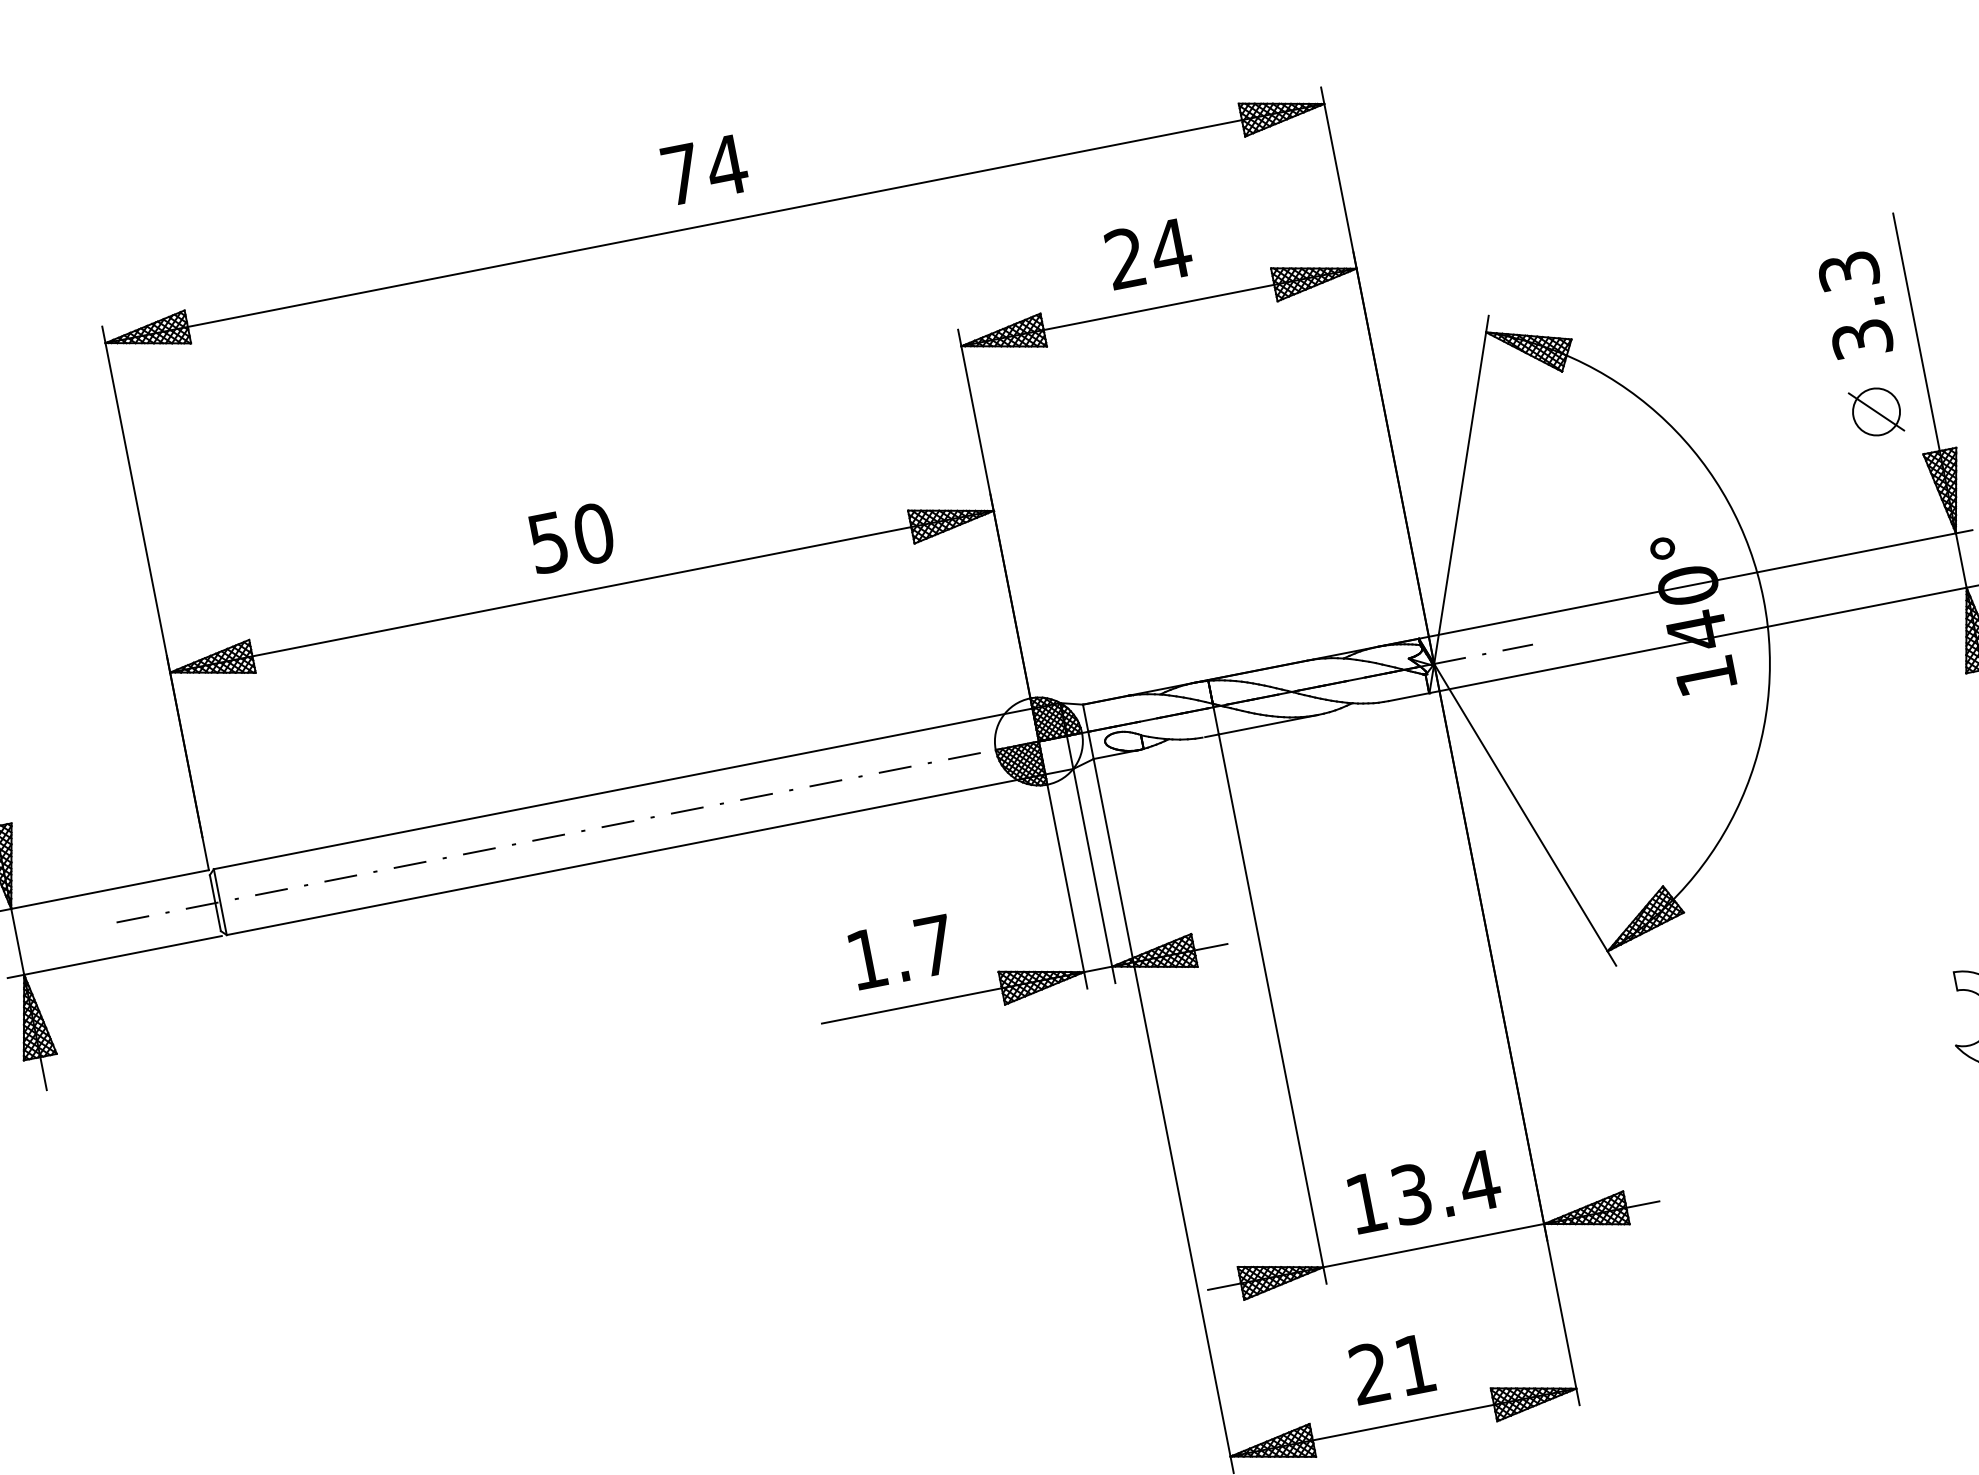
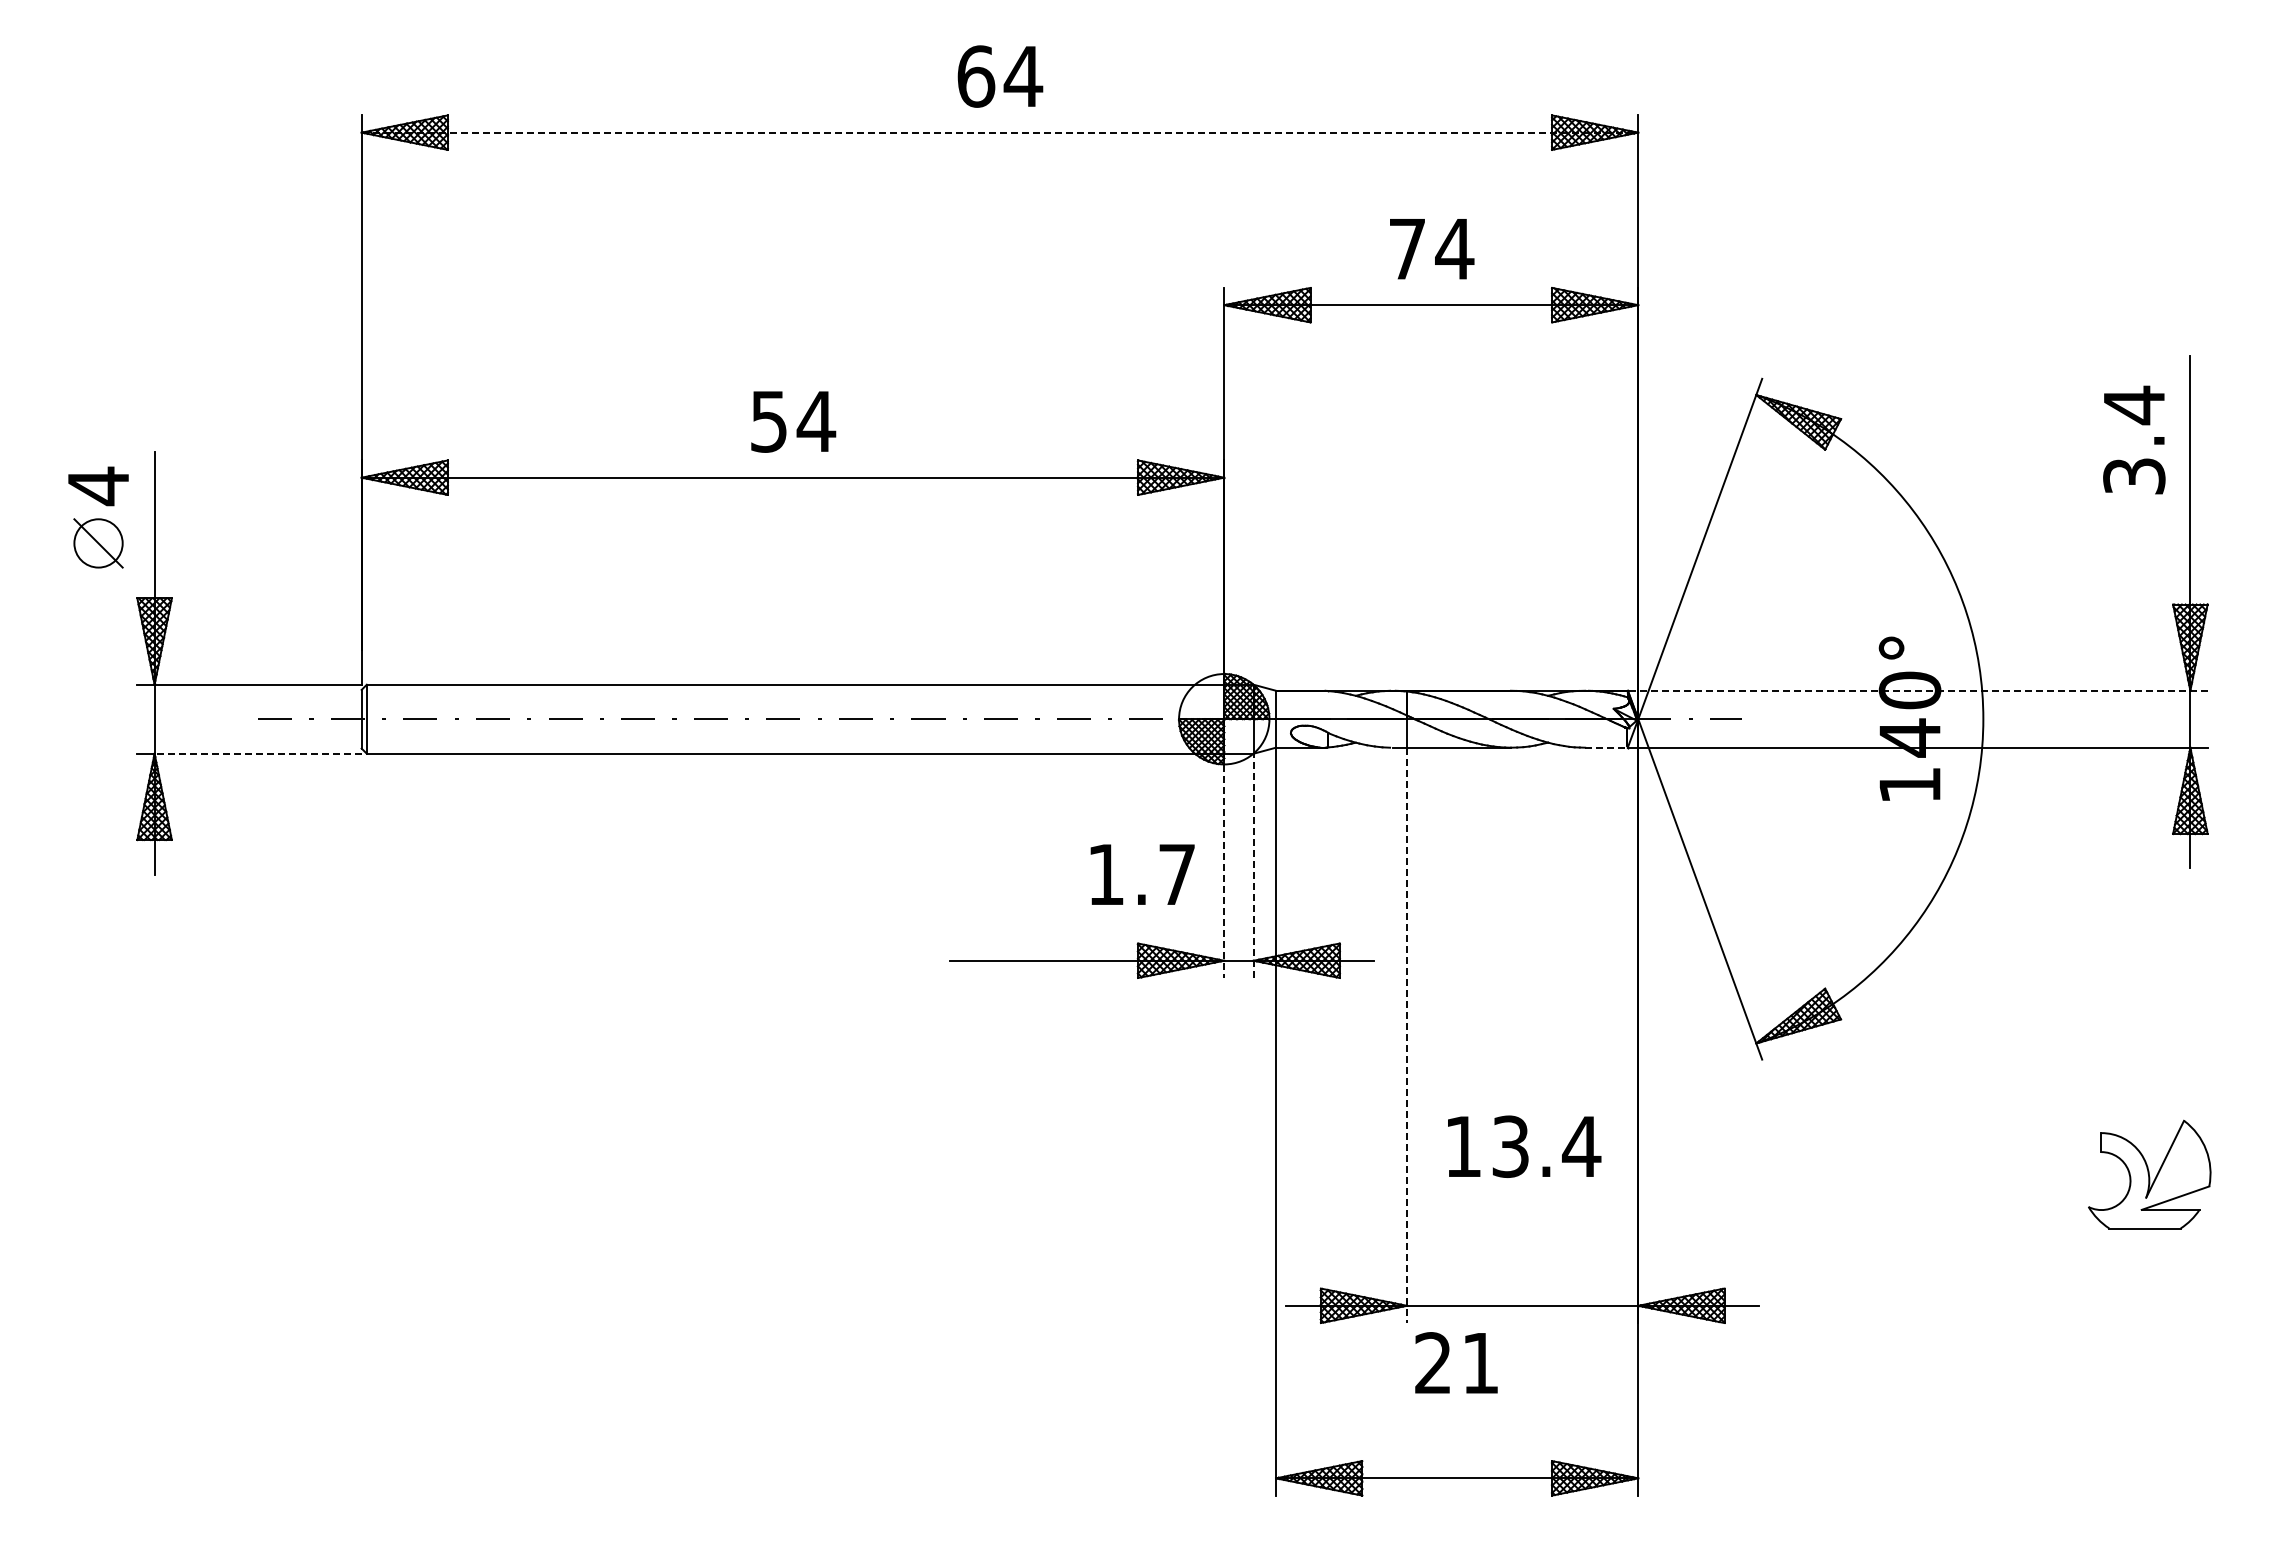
text: (681, 174) -> (976, 76), 74 -> 64
line: (715, 223) -> (1000, 132), solid -> dashed
text: (1124, 257) -> (1406, 248), 24 -> 74
text: (1849, 271) -> (2134, 405), 3.3 -> 3.4
part: (1876, 411) -> (2134, 552), removed
text: (593, 533) -> (816, 421), 50 -> 54
line: (1695, 584) -> (1917, 690), solid -> dashed
line: (1409, 696) -> (1606, 747), solid -> dashed
line: (1094, 875) -> (1253, 865), solid -> dashed
line: (1066, 882) -> (1224, 866), solid -> dashed
text: (901, 952) -> (1142, 874), moved
line: (123, 955) -> (258, 753), solid -> dashed
line: (1273, 1009) -> (1407, 1035), solid -> dashed
text: (1424, 1191) -> (1524, 1146), moved
text: (1392, 1368) -> (1456, 1362), moved

